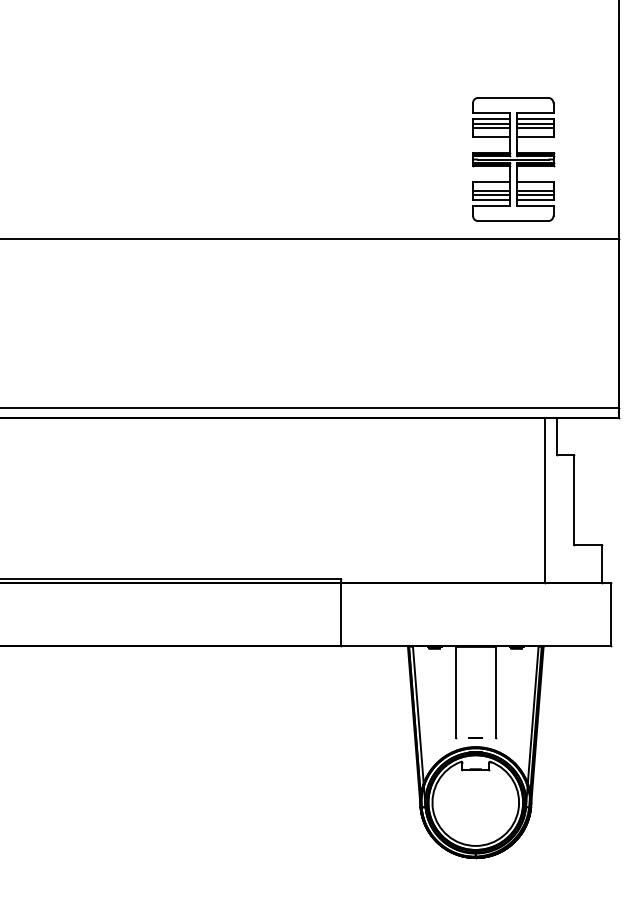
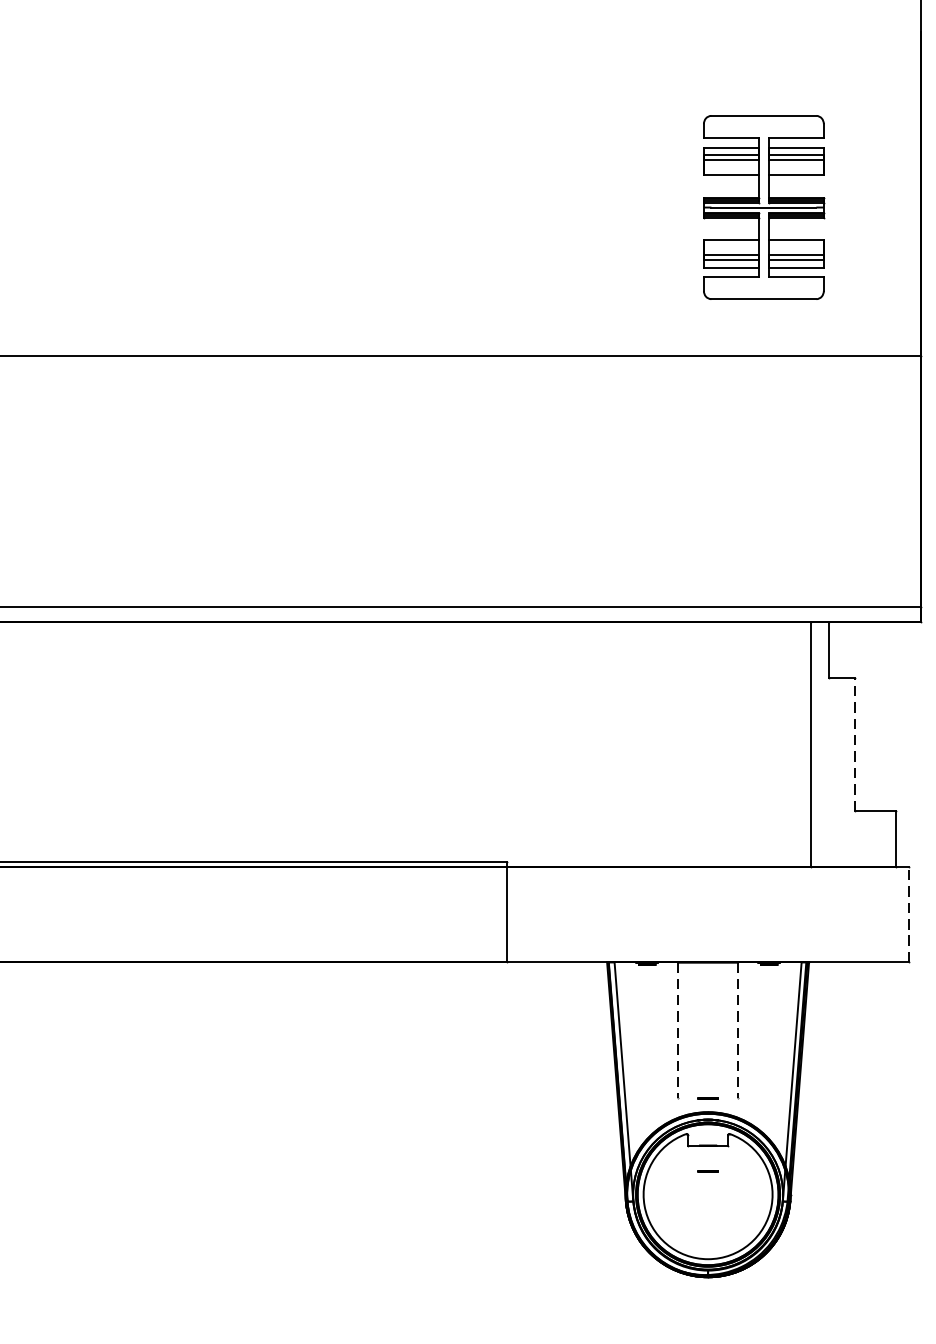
part: (513, 159) -> (764, 207), moved
line: (574, 500) -> (855, 744), solid -> dashed
line: (611, 614) -> (910, 914), solid -> dashed
line: (455, 692) -> (677, 1030), solid -> dashed
line: (495, 692) -> (737, 1030), solid -> dashed
line: (475, 786) -> (707, 1170), added

